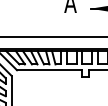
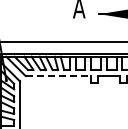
line: (49, 69) -> (58, 75), solid -> dashed

